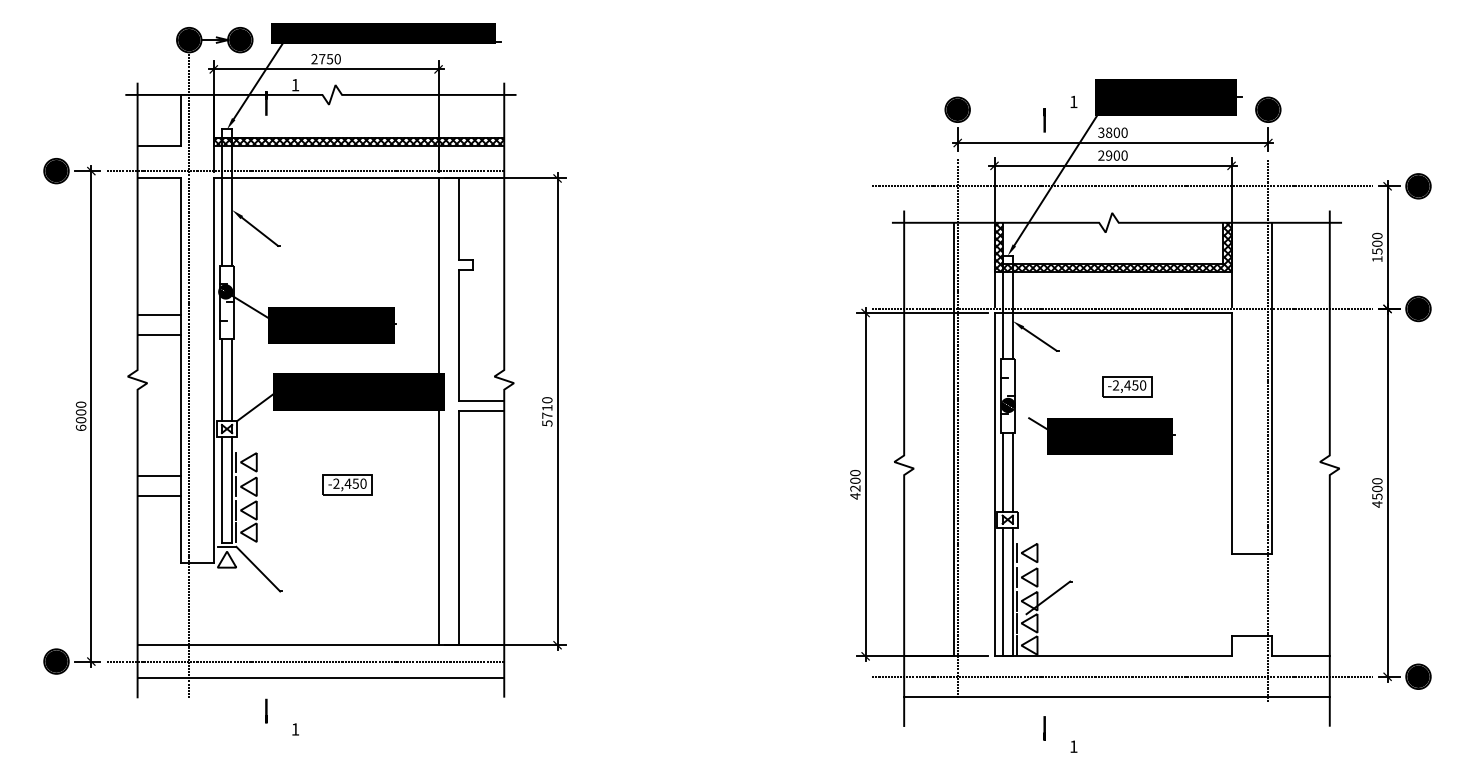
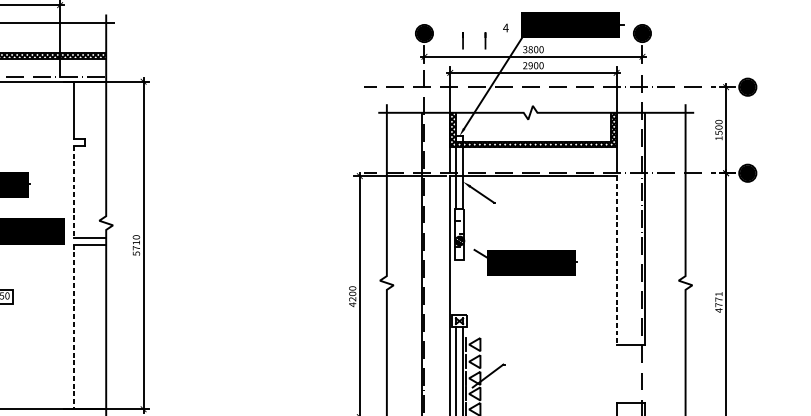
text: (1073, 101) -> (505, 27), 1 -> 4
line: (1012, 120) -> (462, 41), added
line: (459, 335) -> (74, 191), solid -> dashed
part: (1127, 386) -> (543, 227), removed
line: (438, 411) -> (60, 245), removed
line: (1231, 433) -> (616, 260), solid -> dashed
line: (1002, 471) -> (455, 287), removed
line: (1012, 471) -> (462, 287), removed
text: (1377, 488) -> (719, 299), 4500 -> 4771
line: (459, 528) -> (74, 327), solid -> dashed

